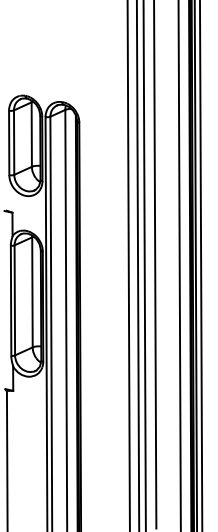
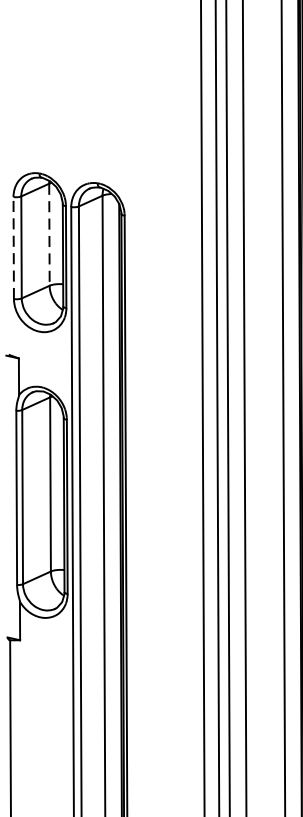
line: (31, 135) -> (49, 236), solid -> dashed
line: (9, 142) -> (14, 247), solid -> dashed

